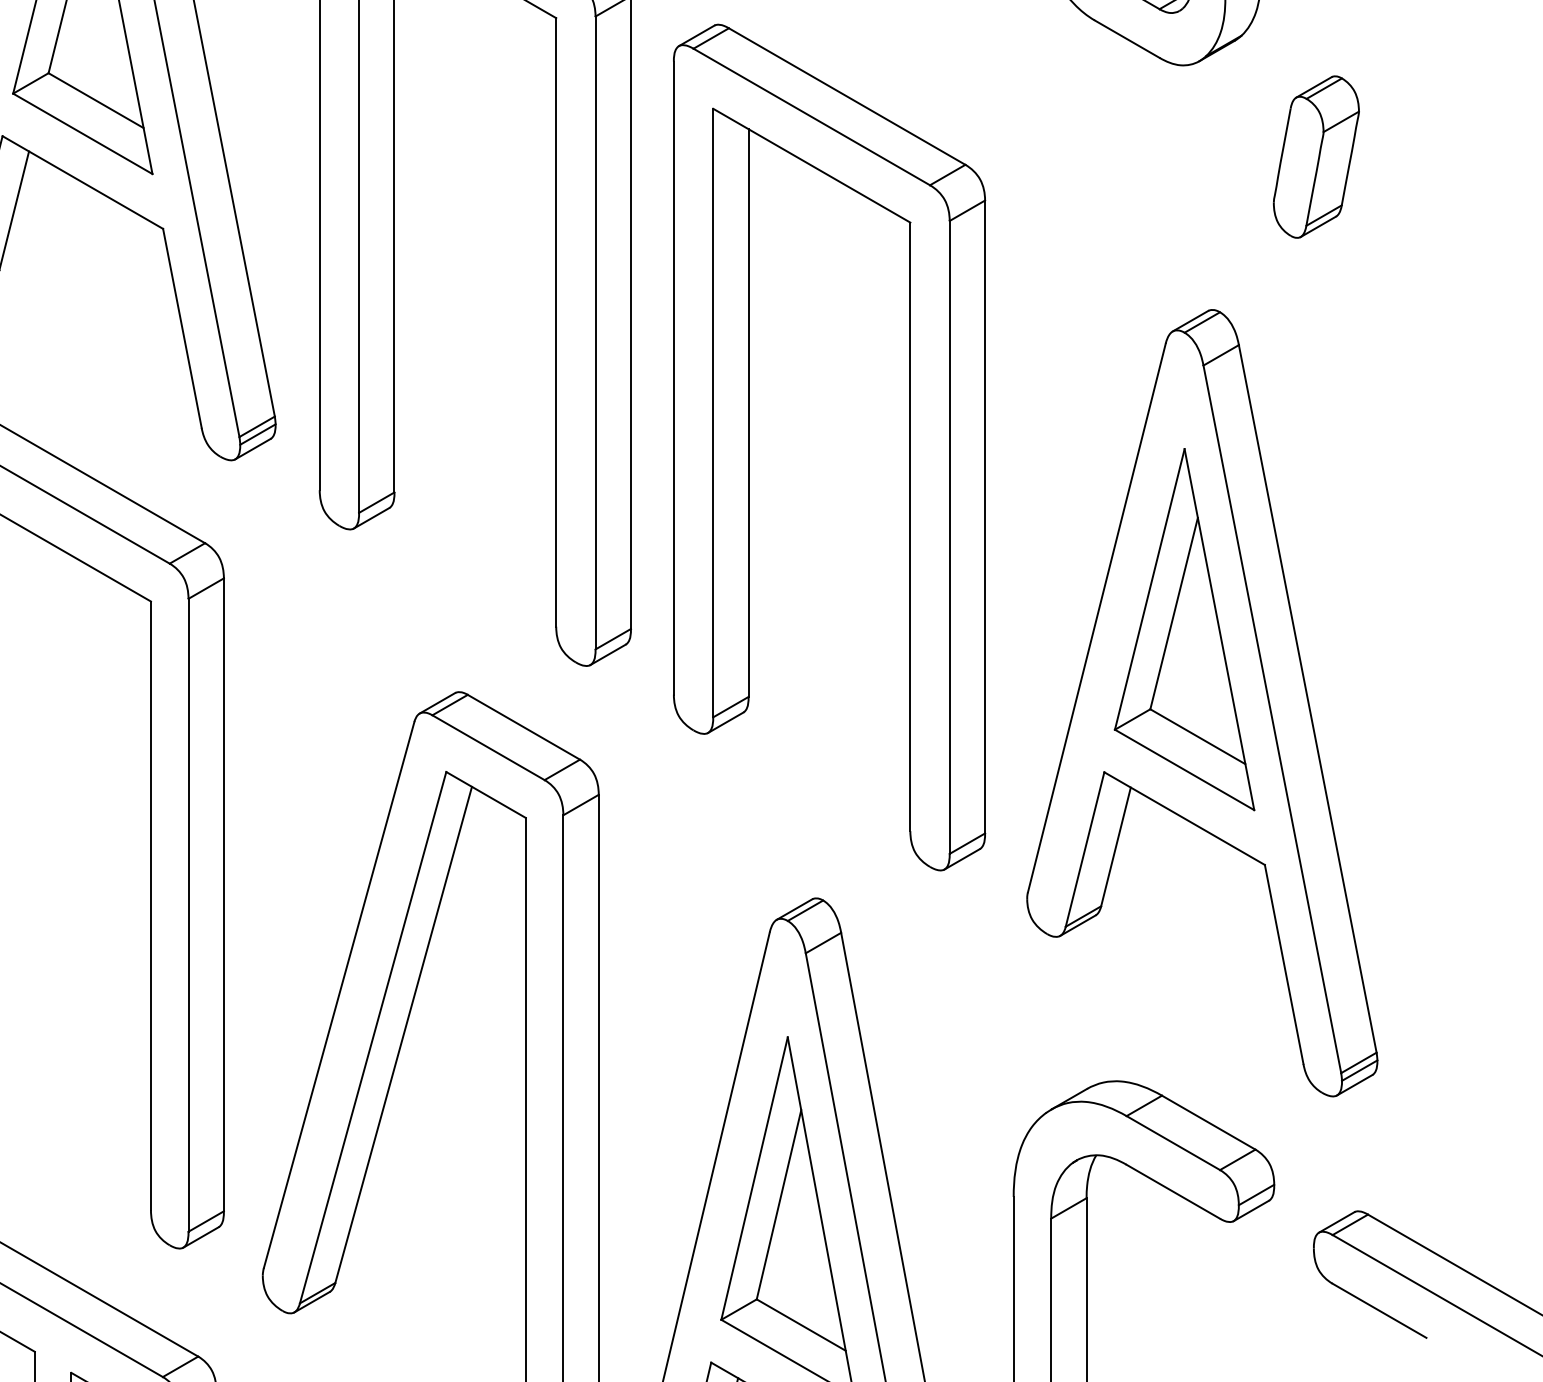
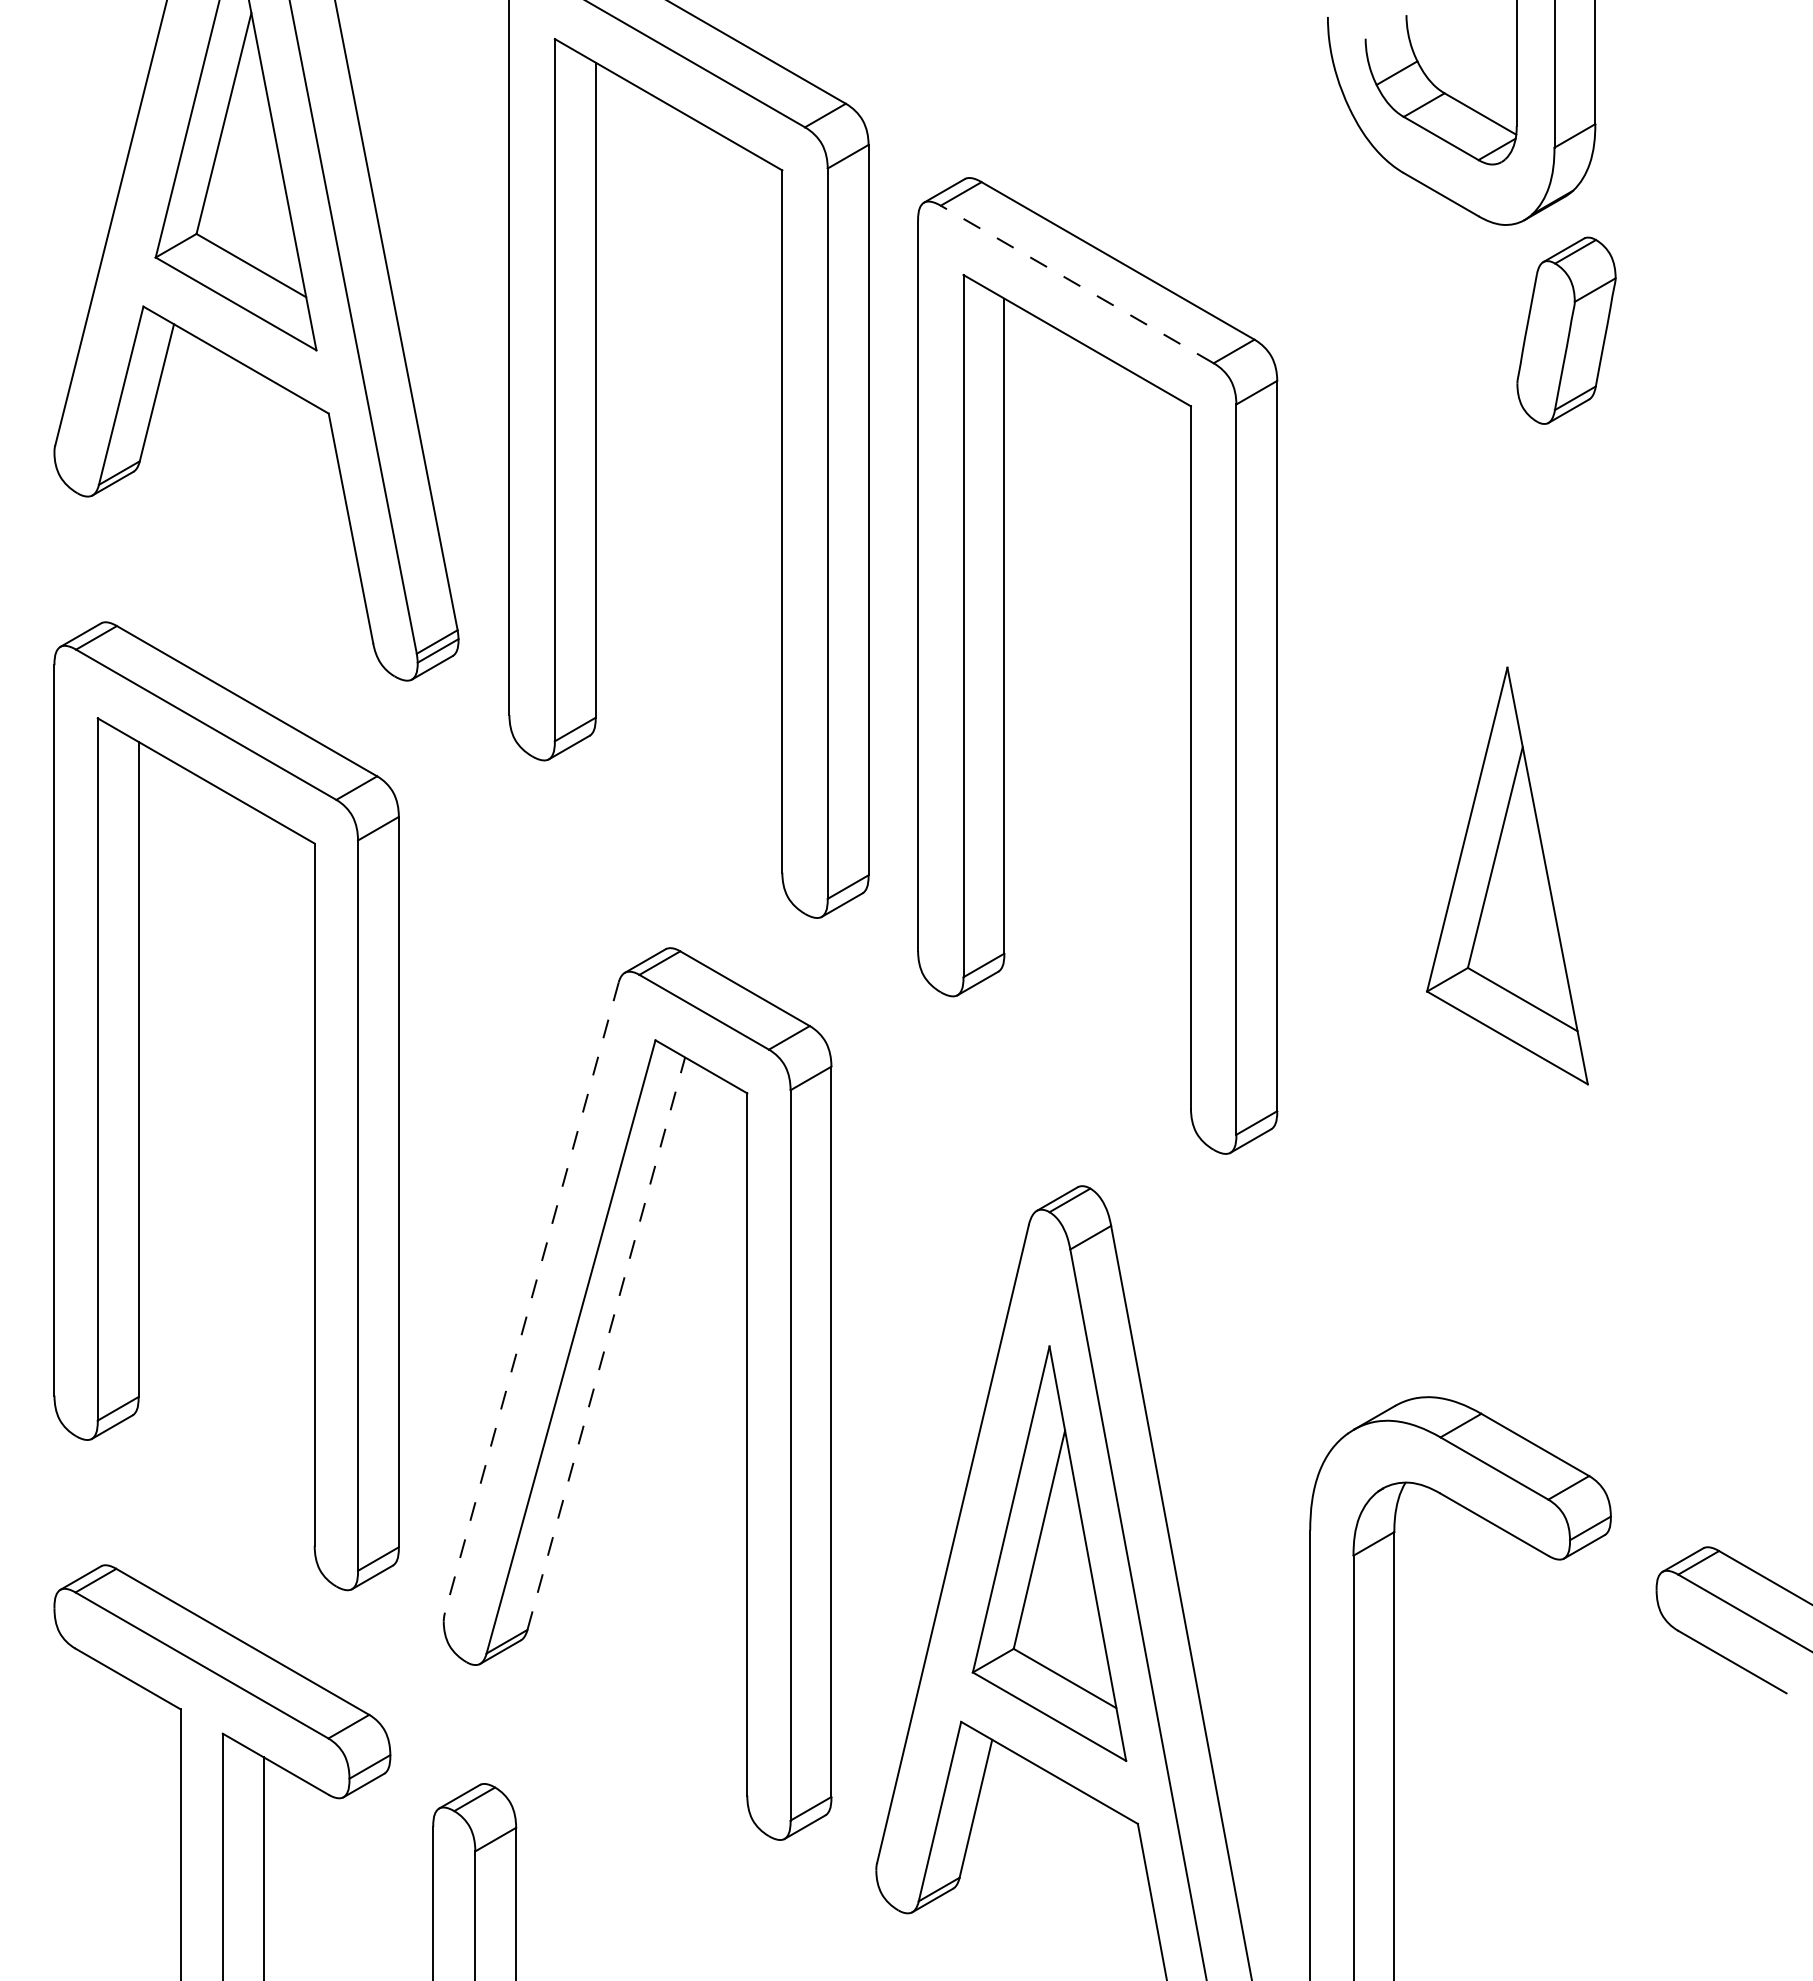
line: (812, 117) -> (1077, 284), solid -> dashed
part: (1316, 156) -> (1566, 330), moved
part: (1201, 702) -> (1527, 960), removed
line: (338, 994) -> (531, 1297), solid -> dashed
line: (403, 1034) -> (606, 1343), solid -> dashed

